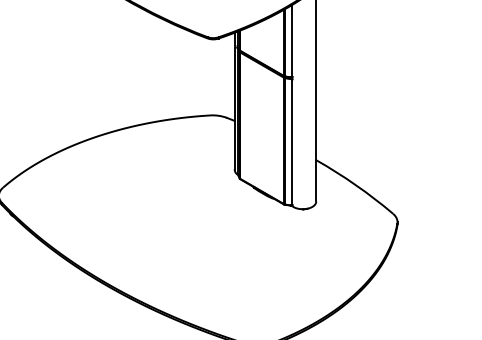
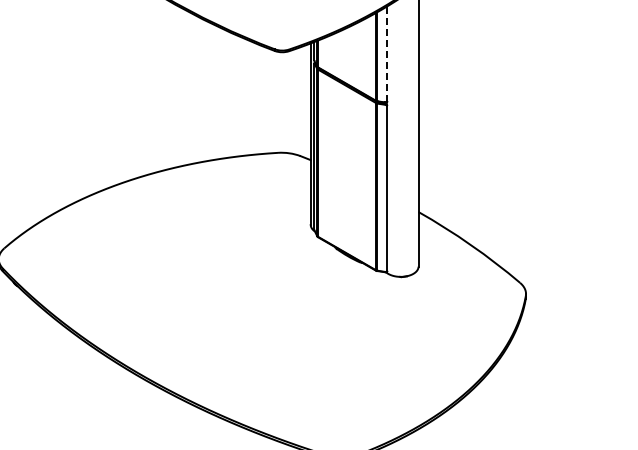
line: (292, 41) -> (387, 54), solid -> dashed

